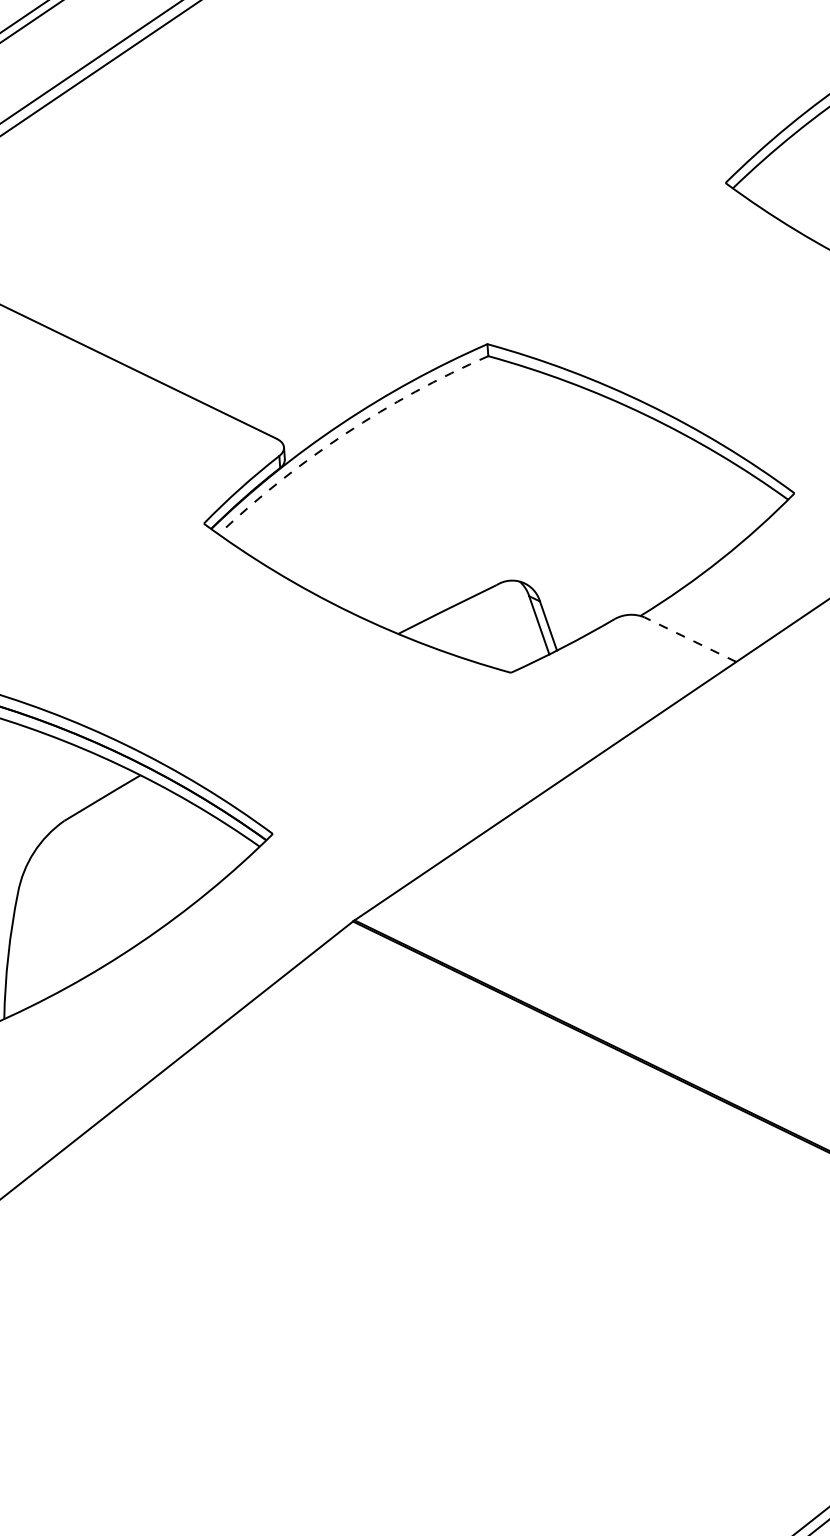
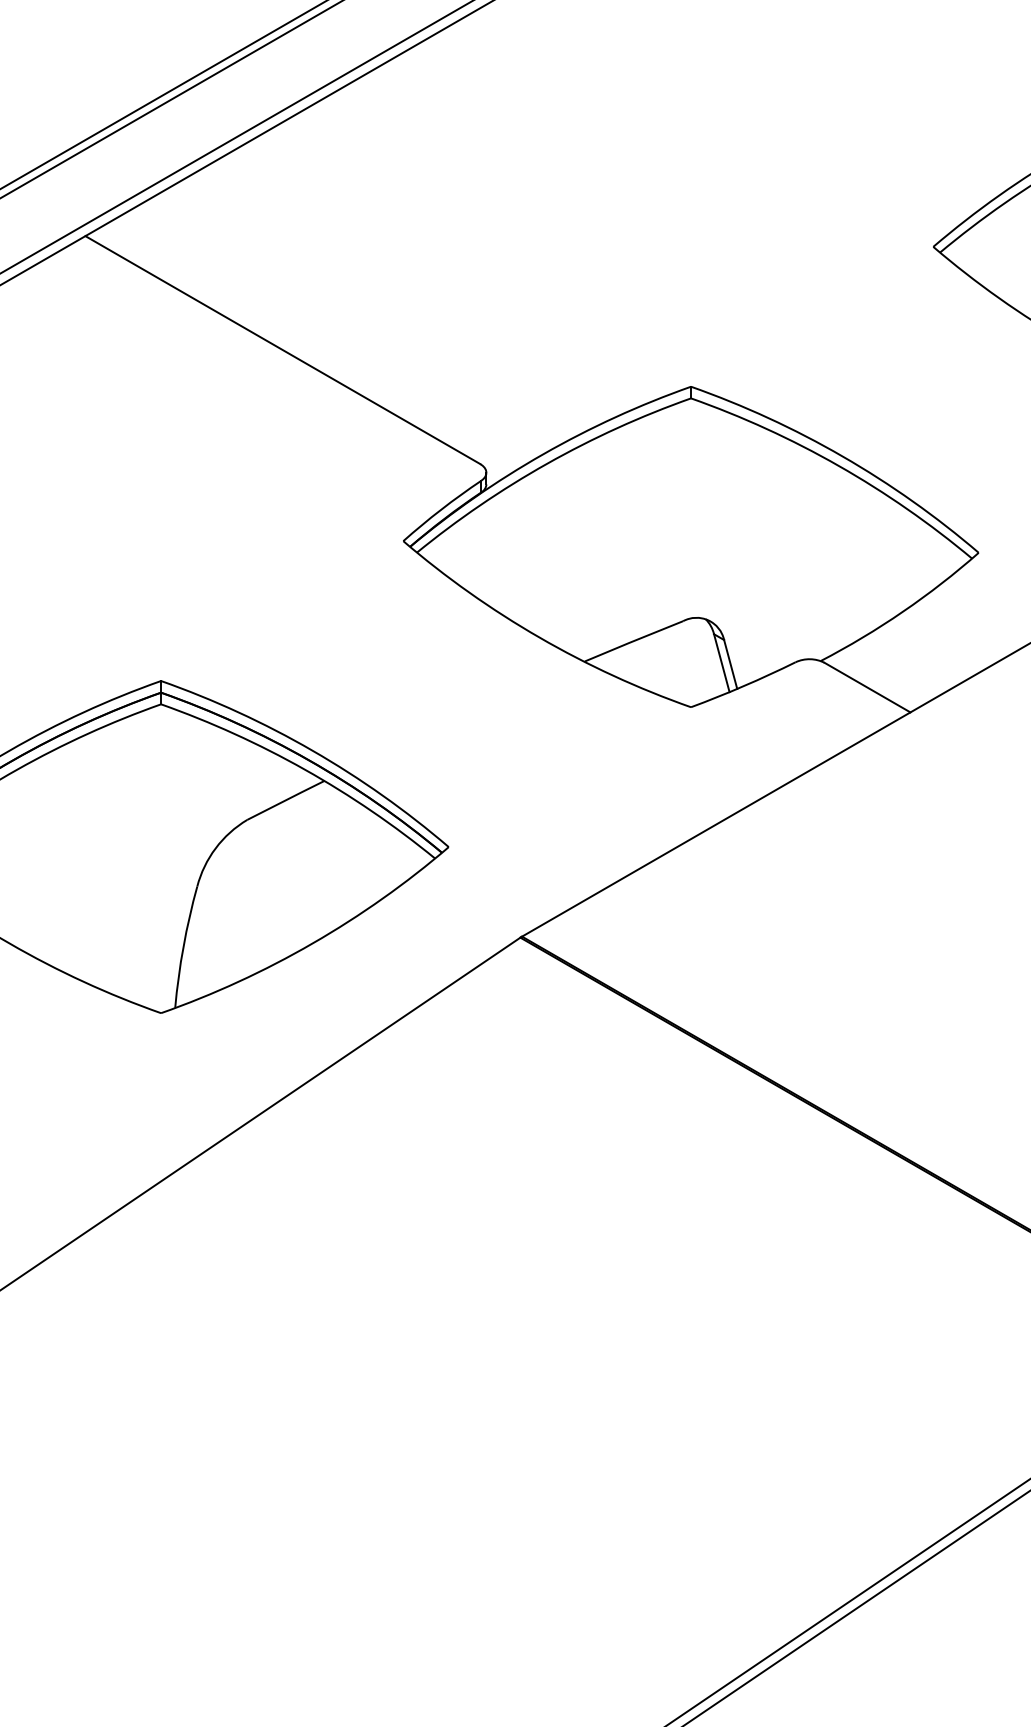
arc: (345, 433) -> (547, 463), dashed -> solid
line: (690, 639) -> (867, 687), dashed -> solid

